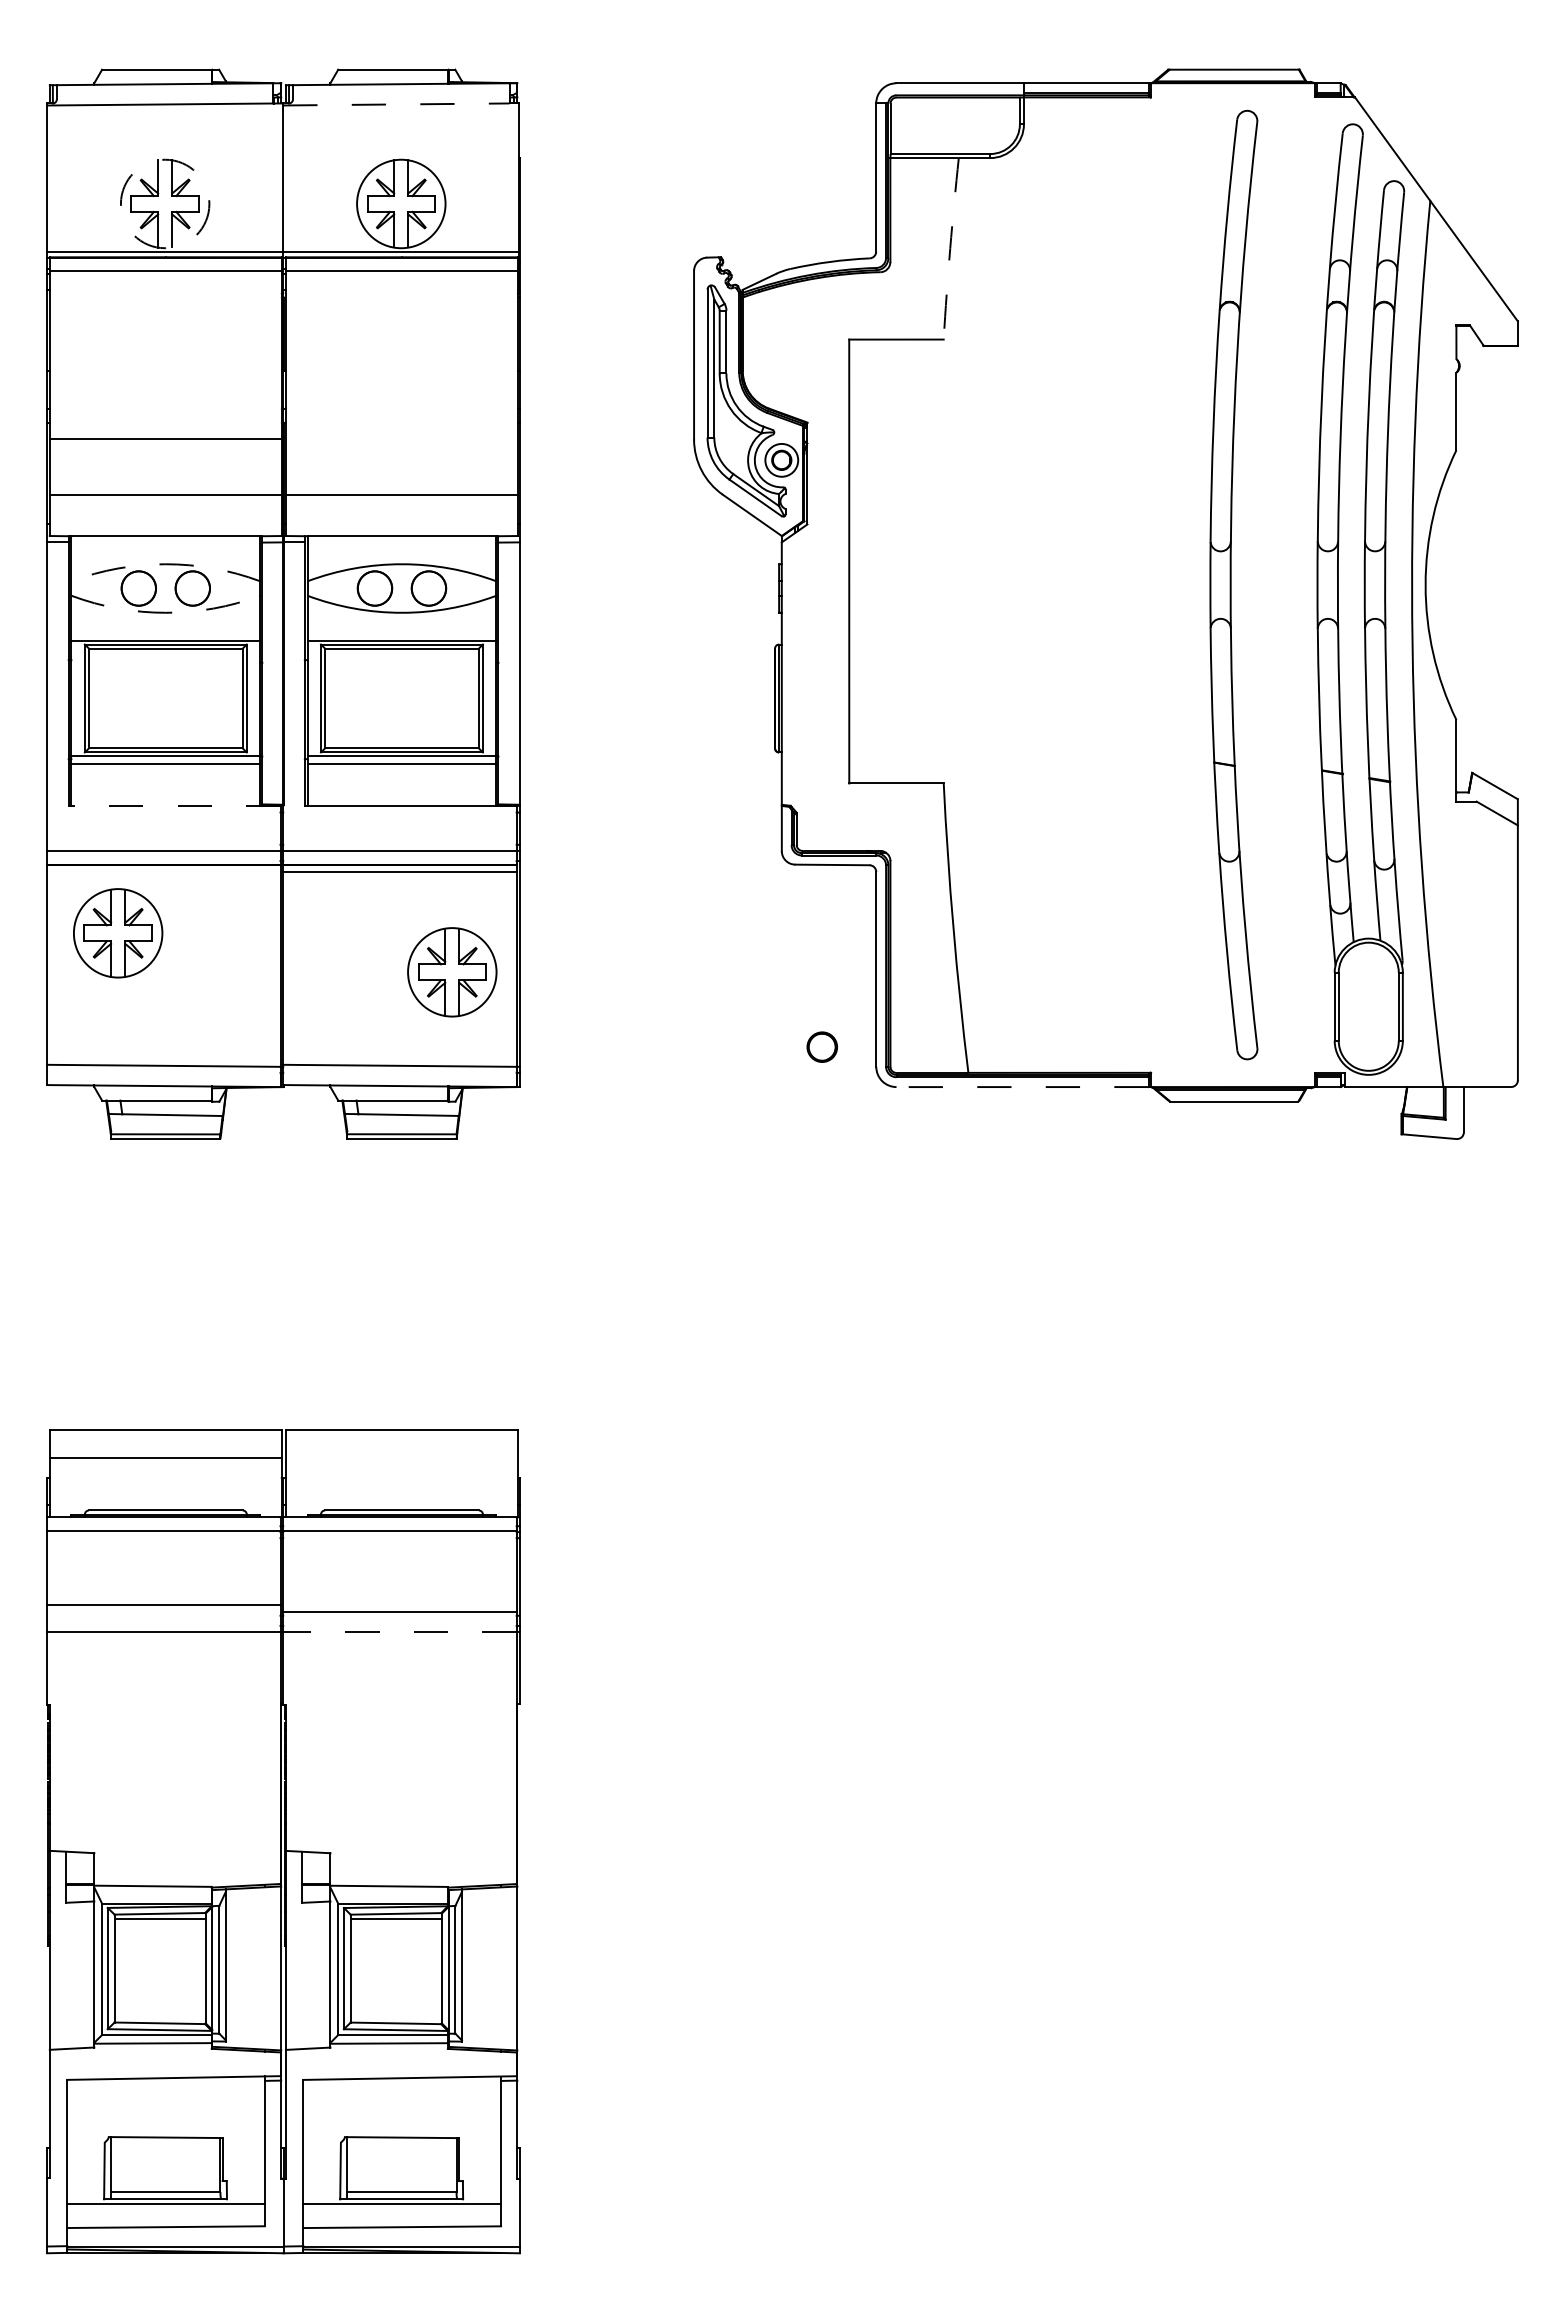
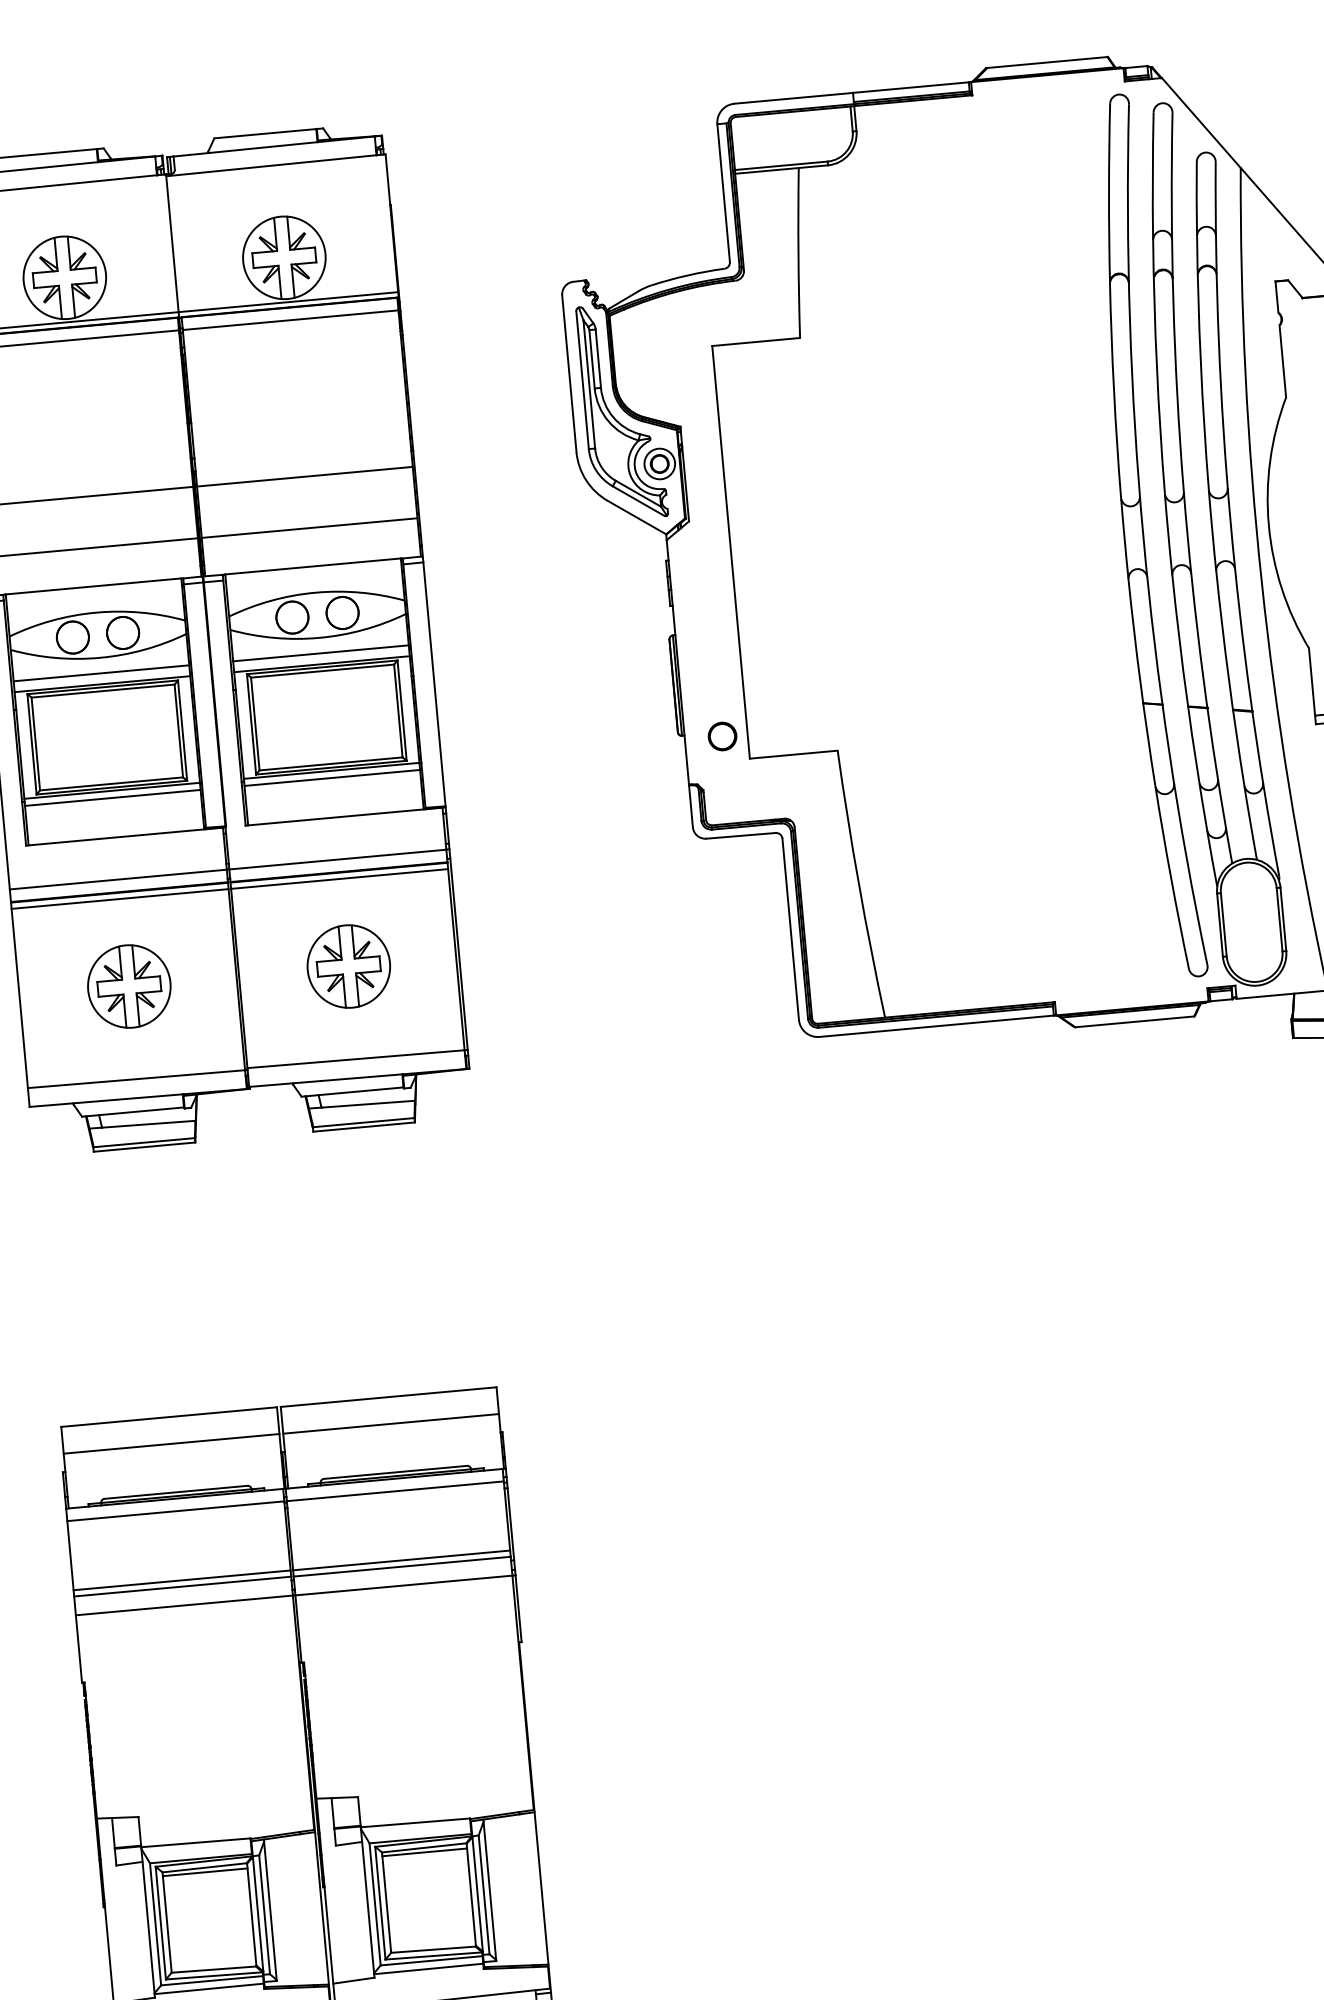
line: (396, 104) -> (271, 165), dashed -> solid
circle: (164, 203) -> (64, 277), dashed -> solid
arc: (950, 248) -> (798, 252), dashed -> solid
line: (401, 439) -> (304, 476), added
arc: (165, 564) -> (95, 612), dashed -> solid
part: (1233, 584) -> (1146, 536), moved
arc: (165, 612) -> (99, 657), dashed -> solid
line: (165, 629) -> (101, 673), added
line: (401, 629) -> (320, 653), added
line: (174, 805) -> (124, 836), dashed -> solid
line: (163, 872) -> (119, 899), added
part: (118, 933) -> (129, 986), moved
part: (452, 972) -> (349, 966), moved
part: (821, 1046) -> (721, 735), moved
line: (1022, 1087) -> (936, 1026), dashed -> solid
line: (401, 1458) -> (390, 1424), added
line: (399, 1605) -> (401, 1560), added
line: (163, 1611) -> (182, 1586), added
line: (399, 1631) -> (403, 1585), dashed -> solid

